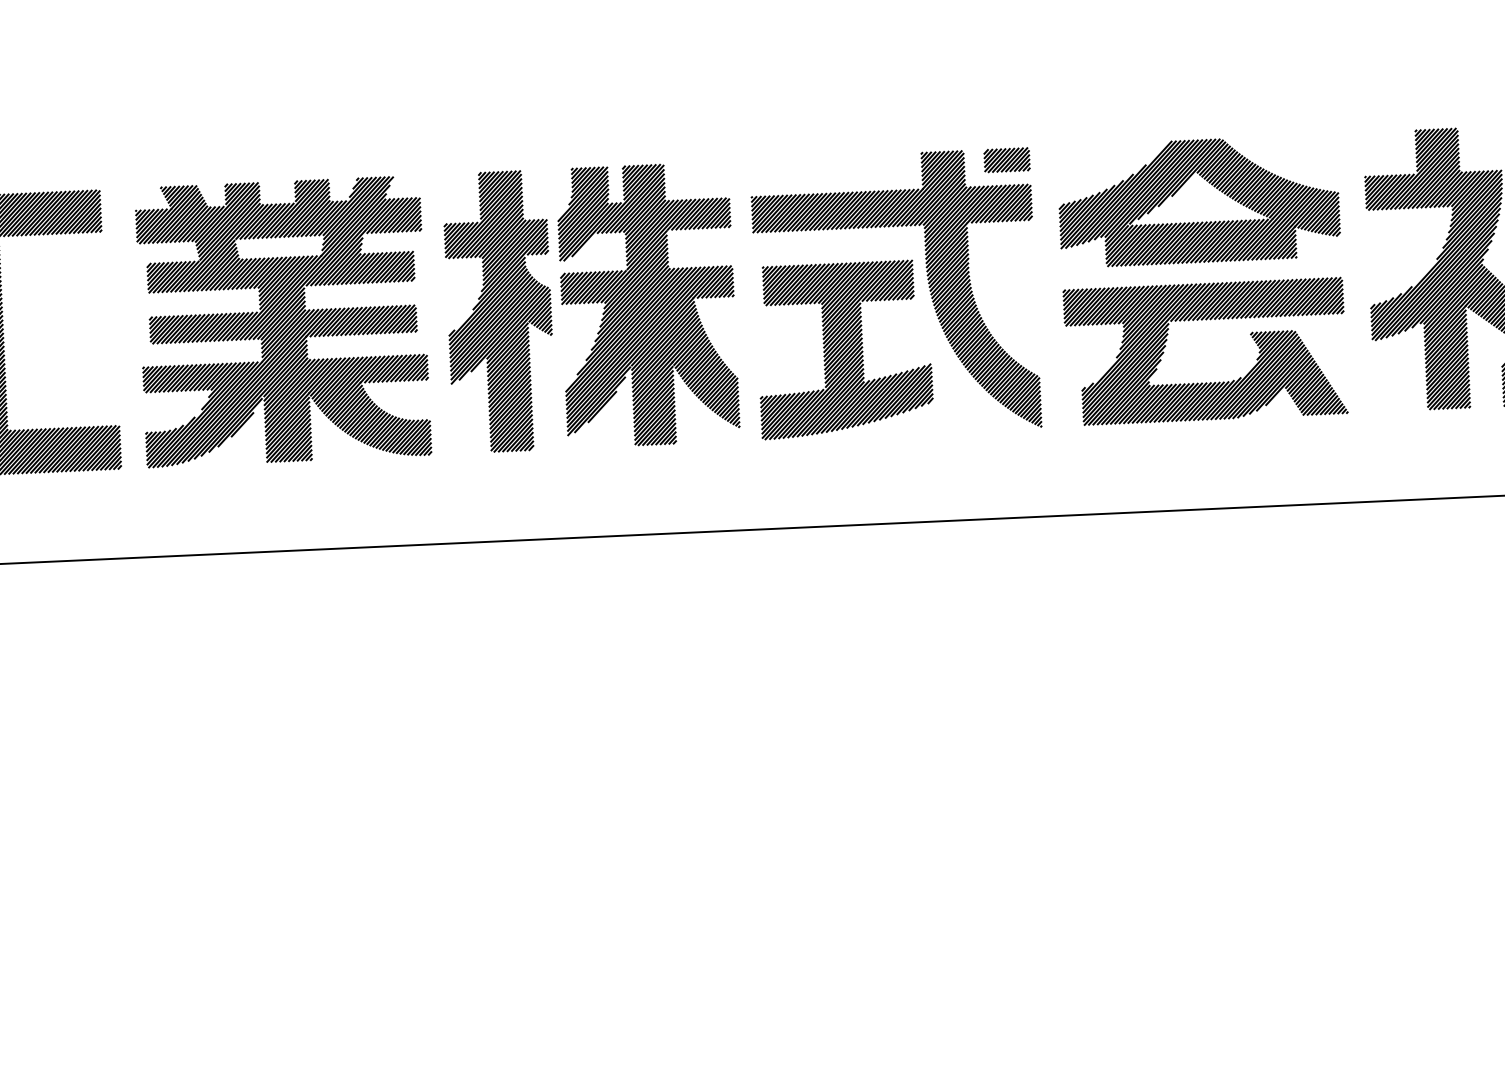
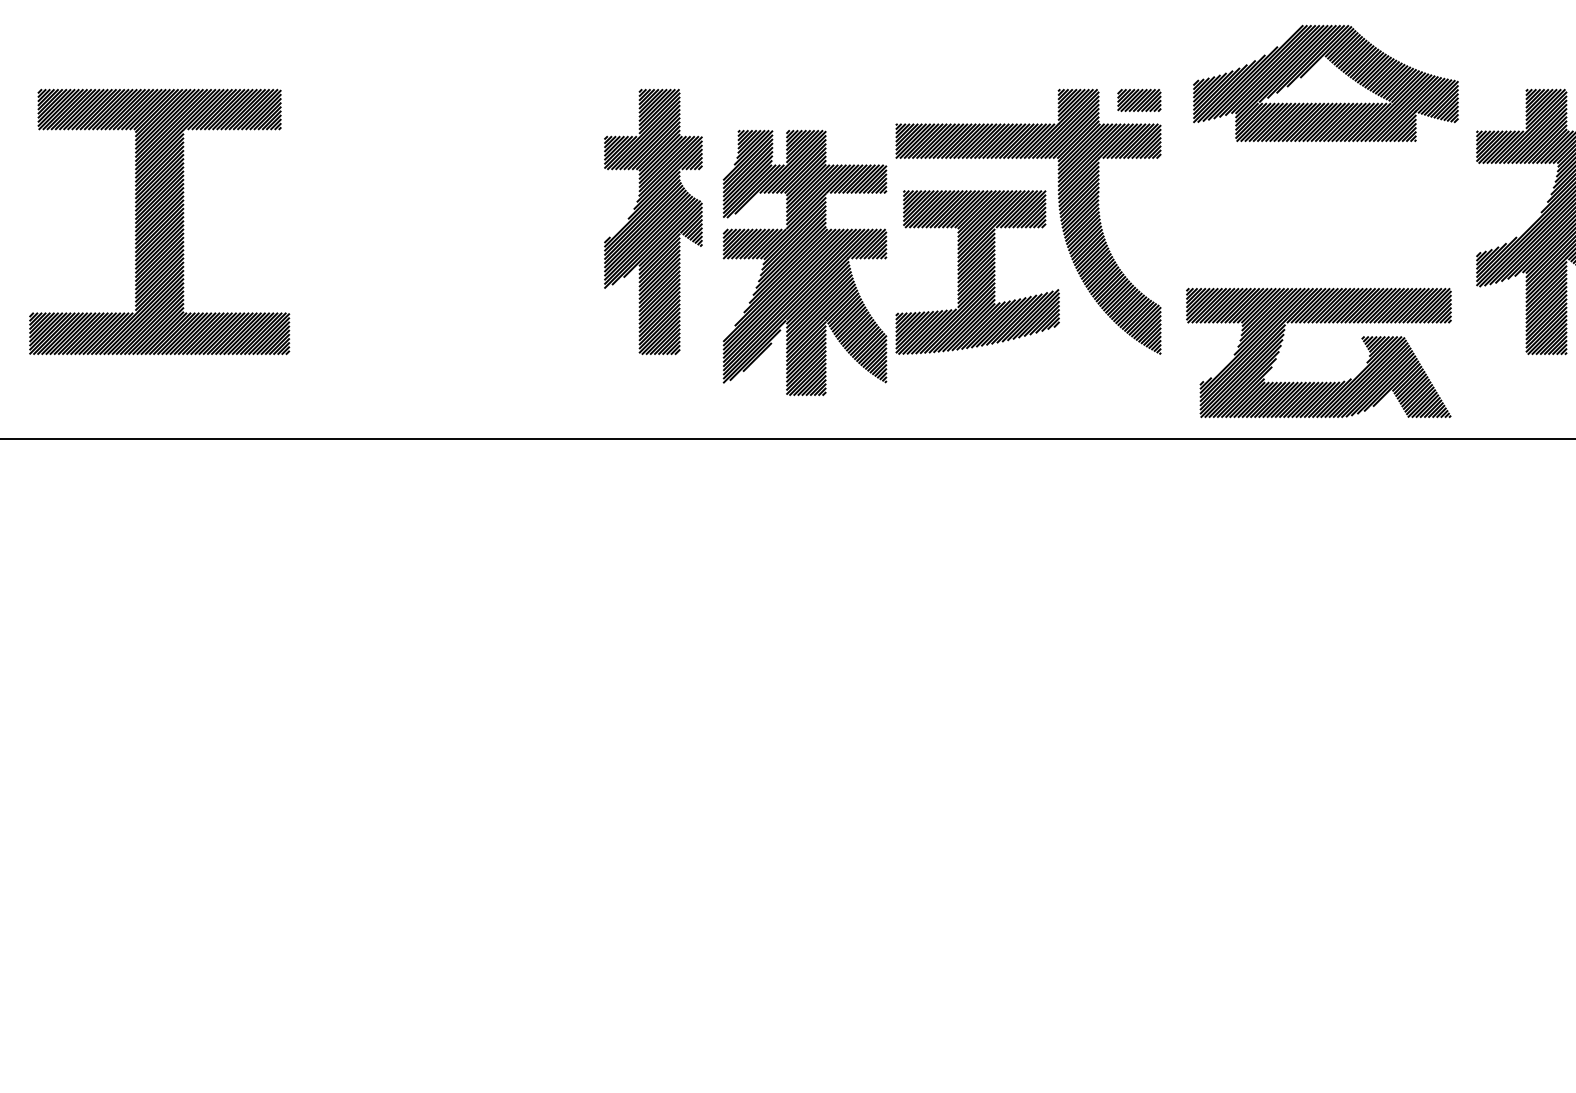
part: (1198, 200) -> (1325, 82), moved
part: (647, 304) -> (804, 262), moved
part: (283, 321) -> (448, 221), removed
part: (1206, 381) -> (1318, 381), moved

